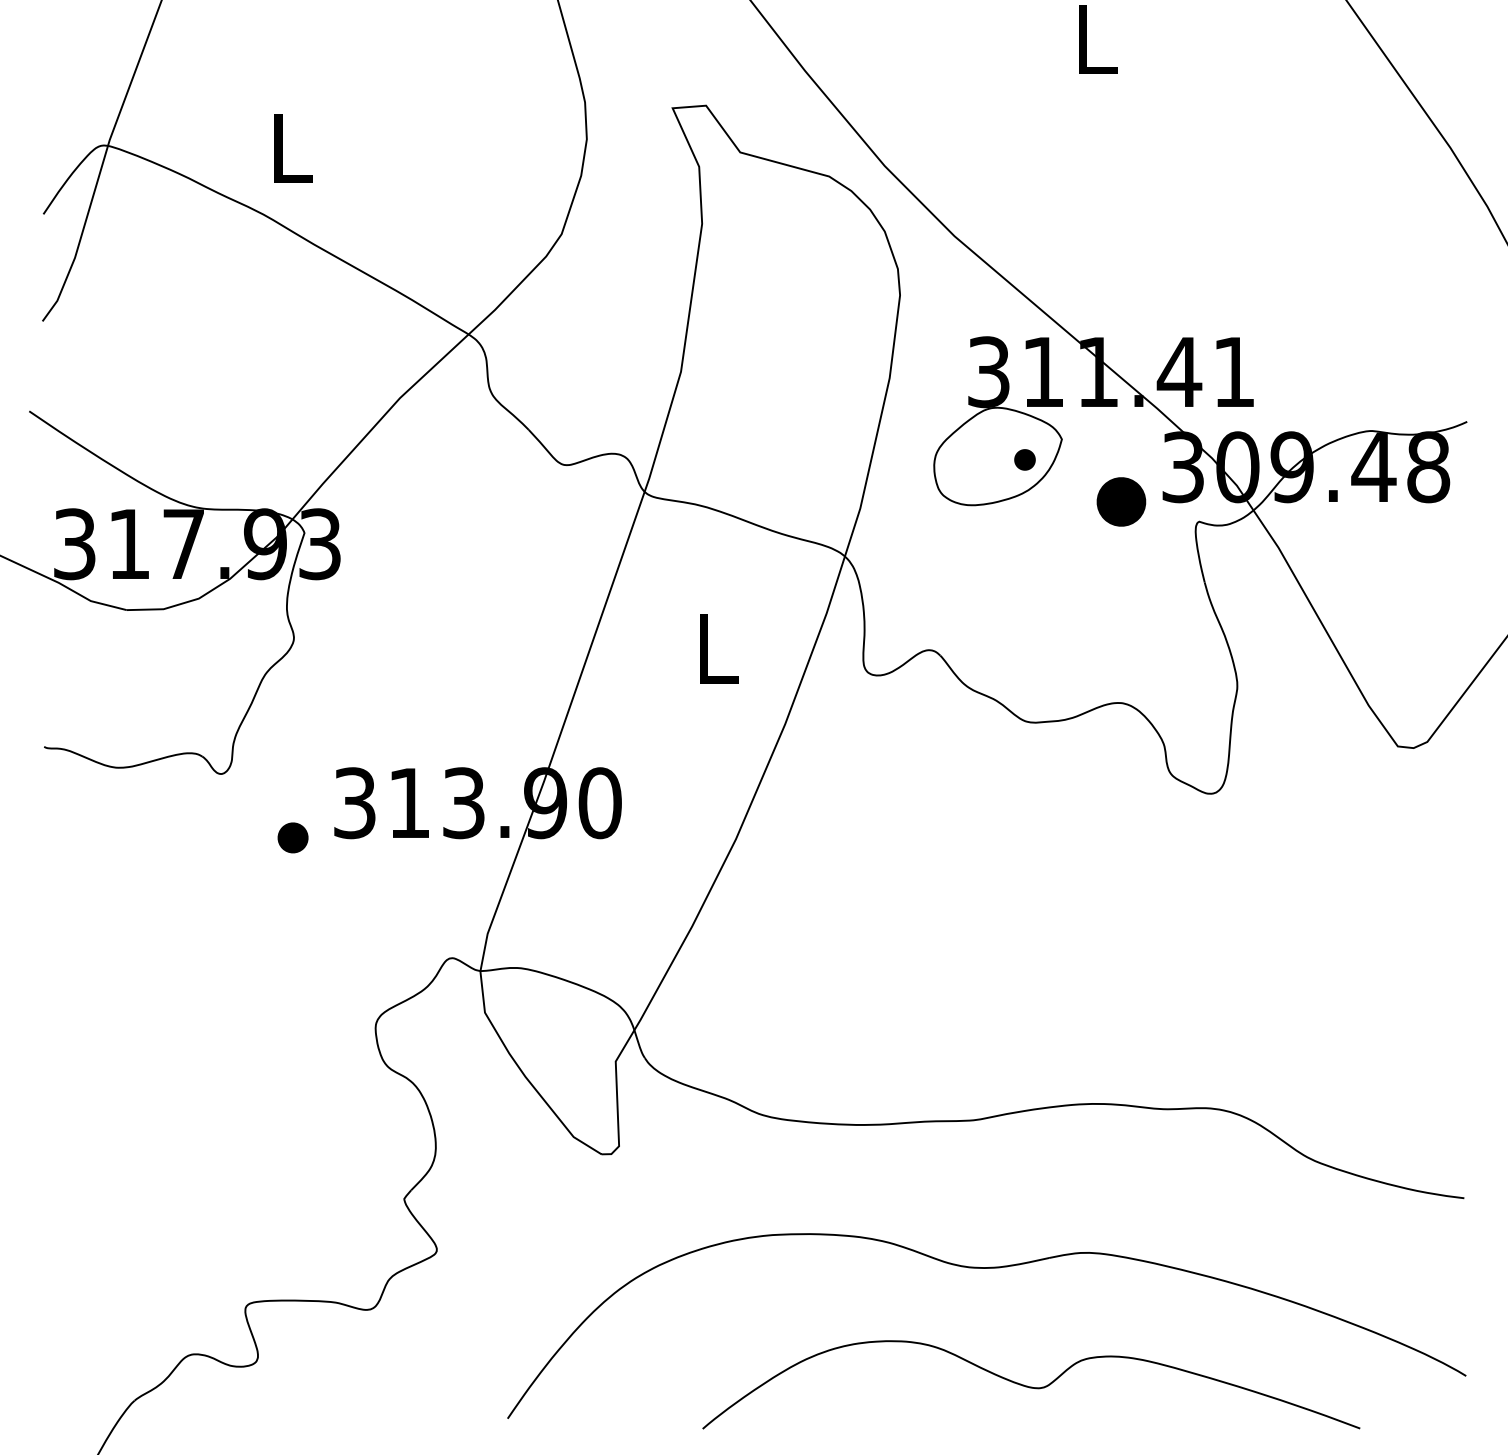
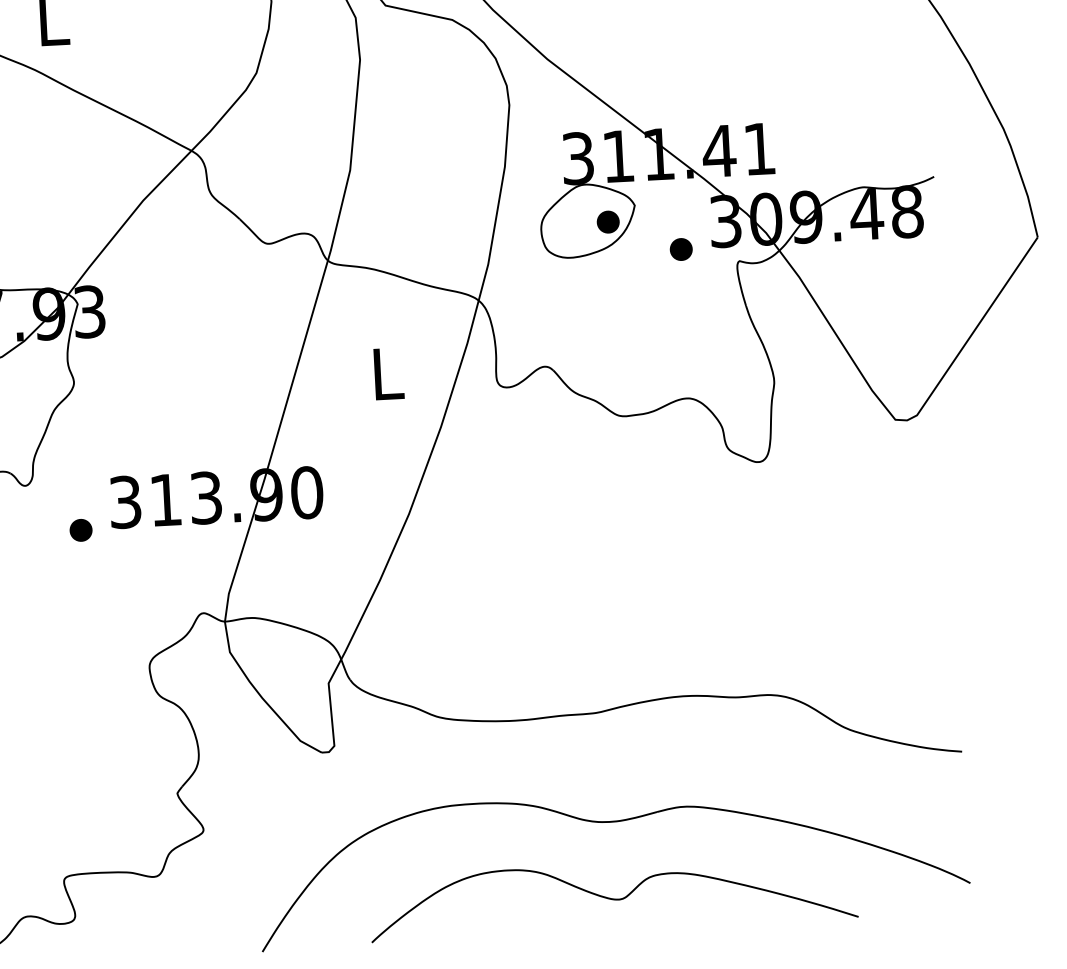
part: (1024, 459) -> (607, 221), size x1.43
part: (1121, 501) -> (681, 249), size x0.62
curve: (1031, 1386) -> (613, 898), moved

